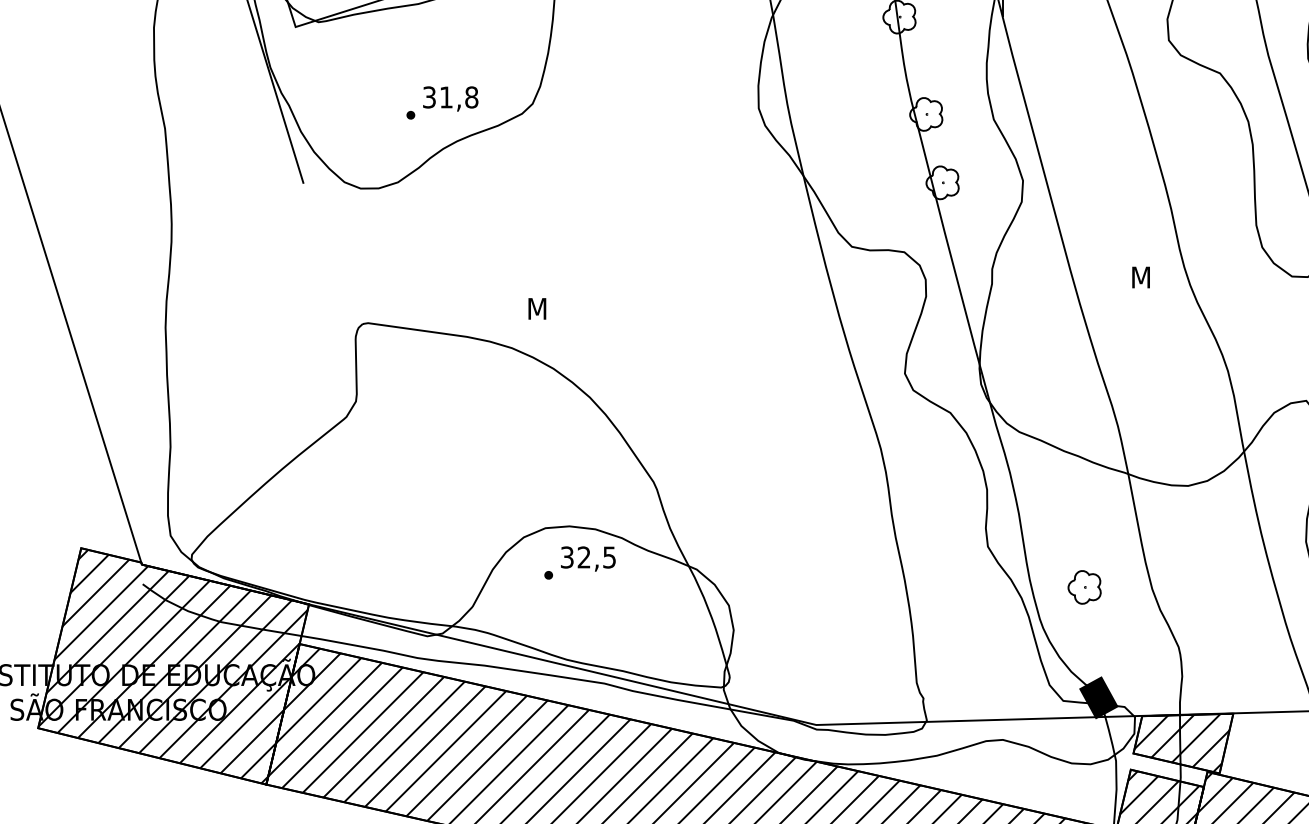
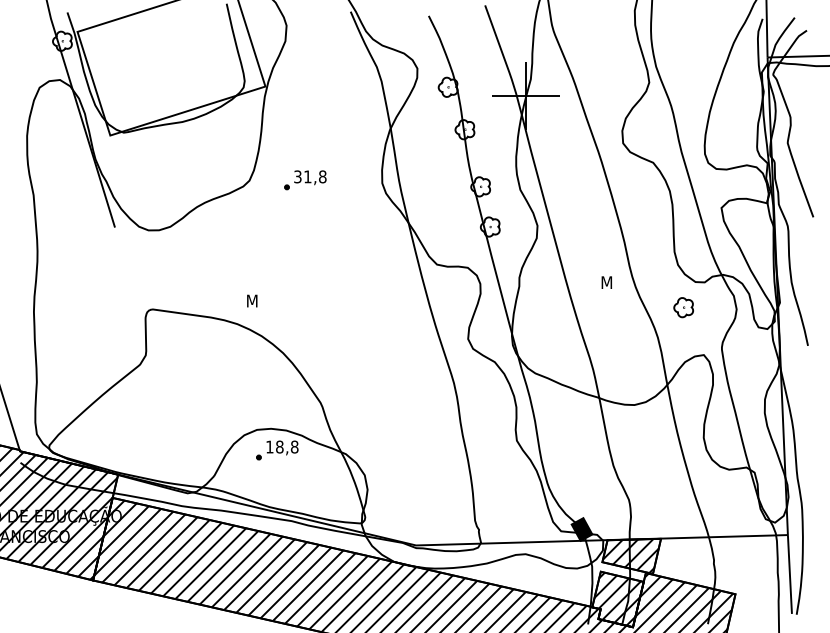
part: (442, 103) -> (305, 180), moved
text: (588, 556) -> (282, 446), 32,5 -> 18,8
part: (1084, 587) -> (683, 307), moved

